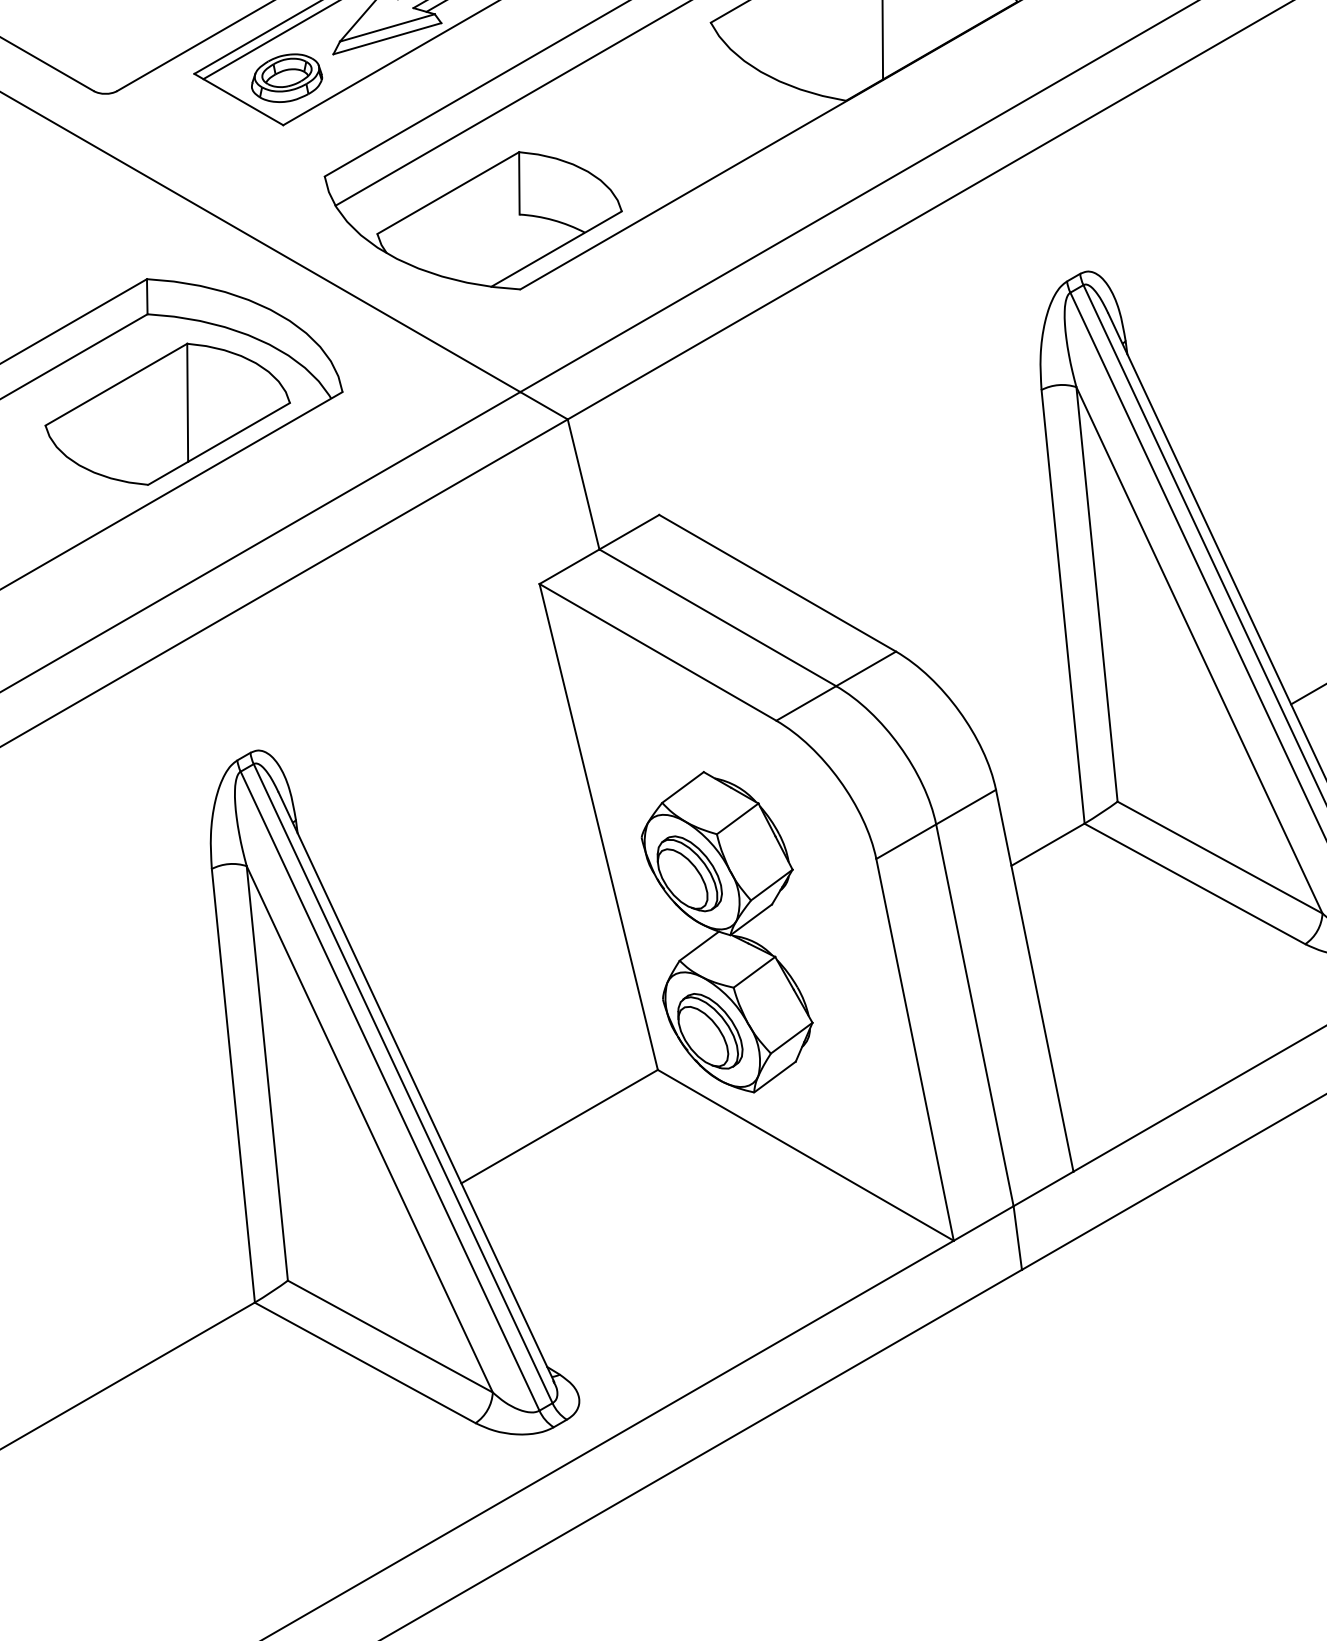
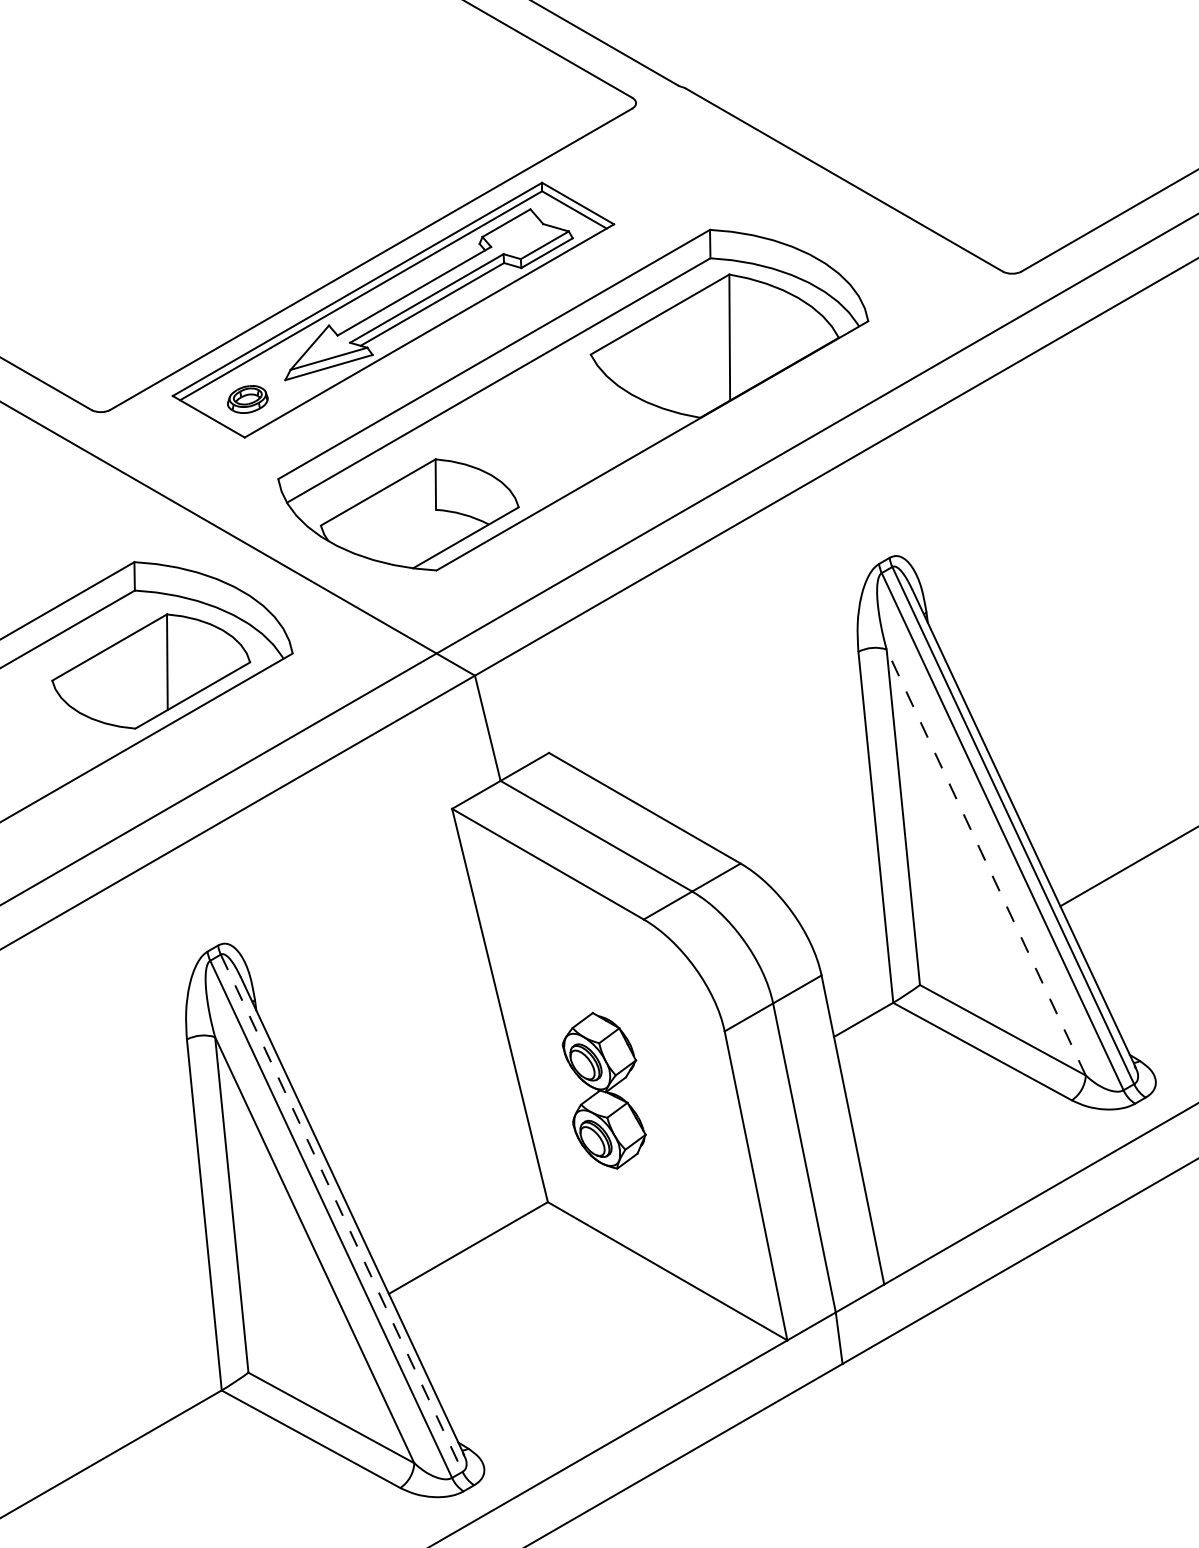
part: (286, 78) -> (247, 399), size x0.7
line: (1199, 650) -> (986, 862), solid -> dashed
part: (727, 931) -> (604, 1090), size x0.6
line: (402, 1083) -> (341, 1213), solid -> dashed

